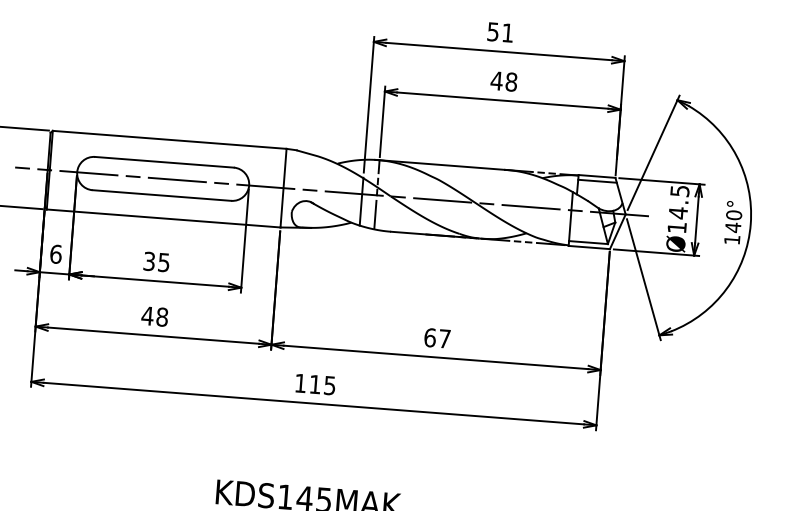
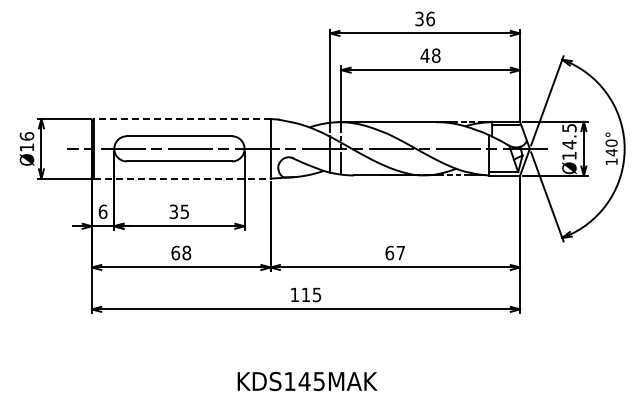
text: (501, 31) -> (425, 18), 51 -> 36
line: (170, 140) -> (182, 119), solid -> dashed
line: (164, 218) -> (182, 178), solid -> dashed
text: (147, 315) -> (175, 252), 48 -> 68

